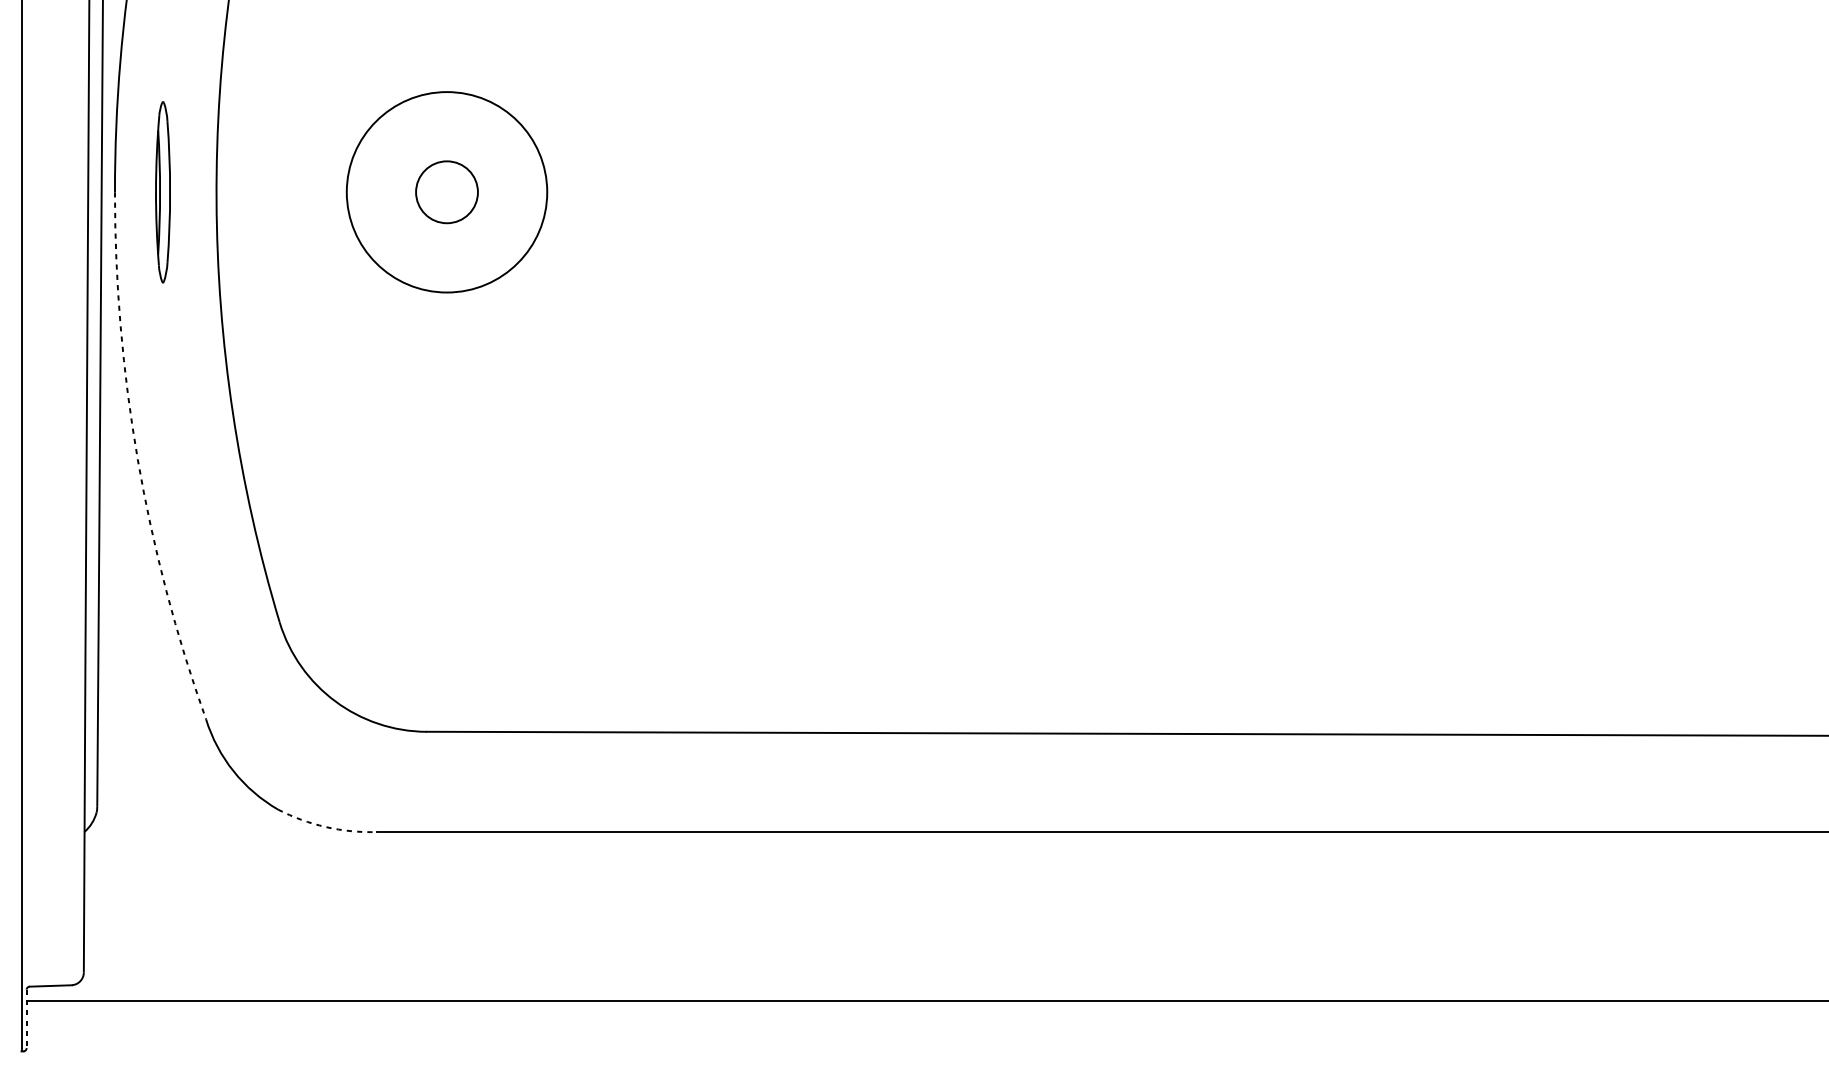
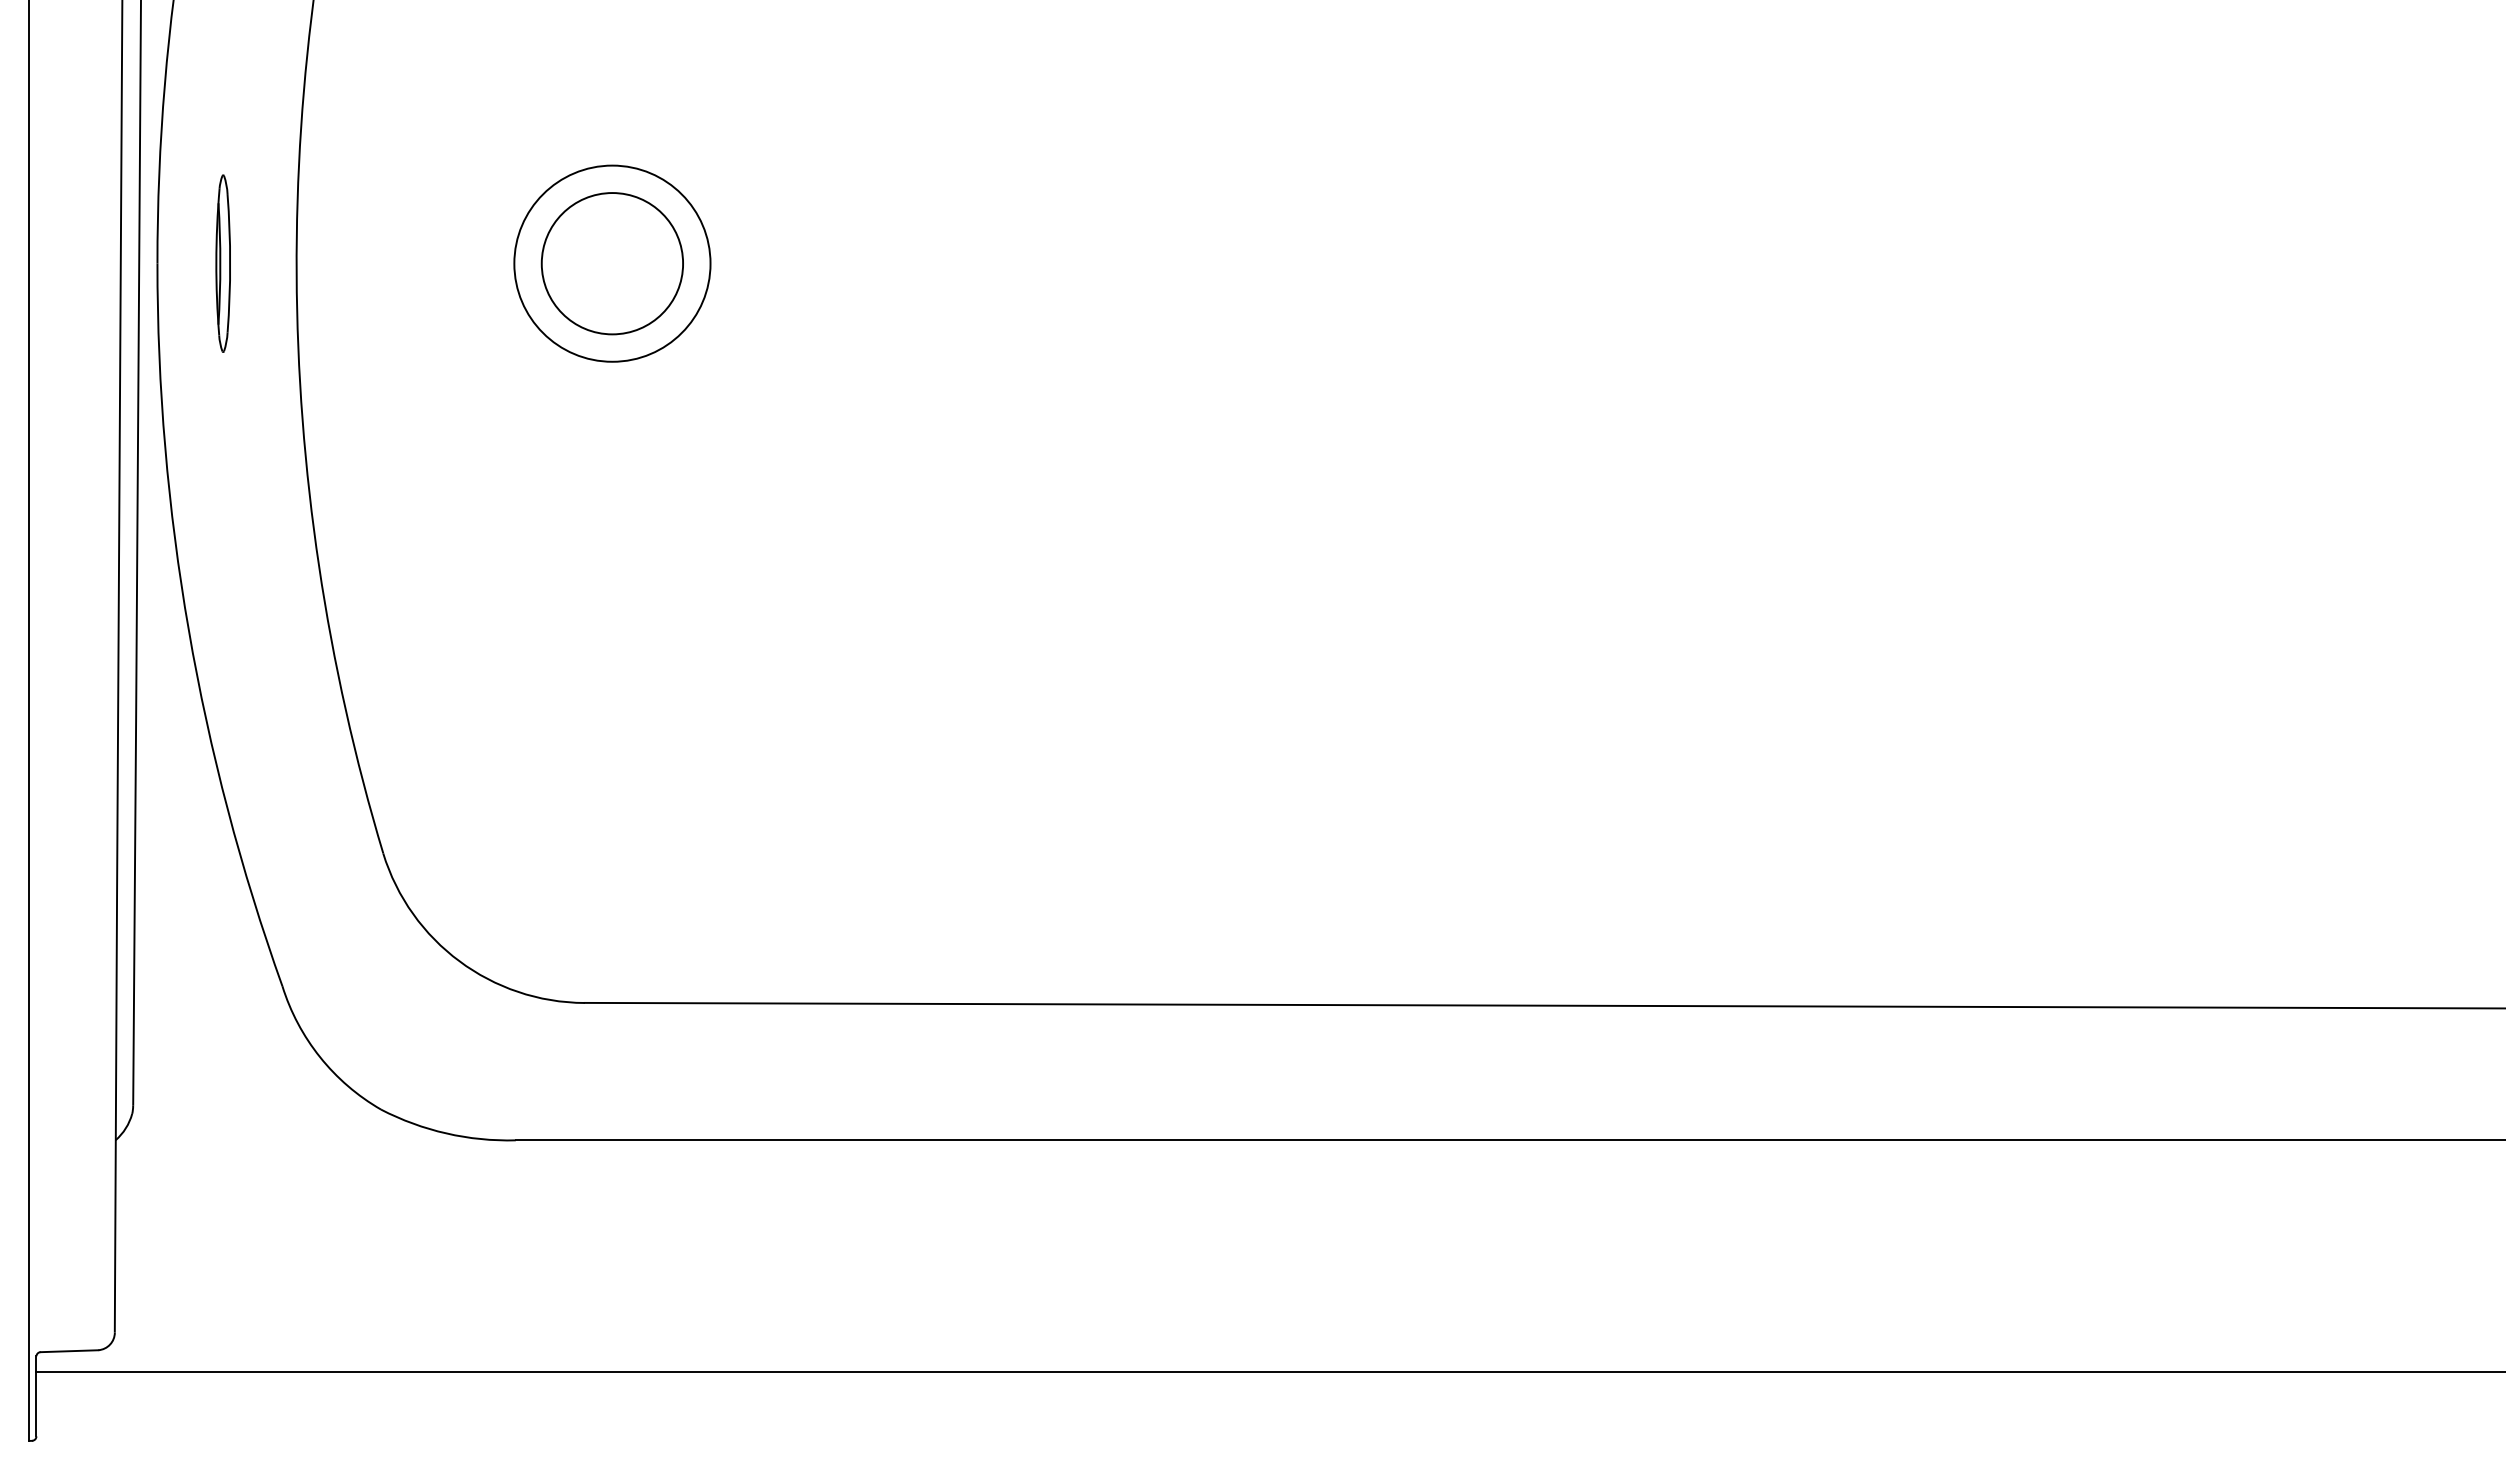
part: (162, 192) -> (222, 263), size x0.71
circle: (447, 192) -> (612, 263), size x0.71
circle: (447, 192) -> (612, 263), size x1.67
arc: (137, 459) -> (188, 630), dashed -> solid
arc: (325, 827) -> (446, 1133), dashed -> solid
line: (26, 1019) -> (36, 1396), dashed -> solid

